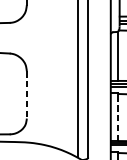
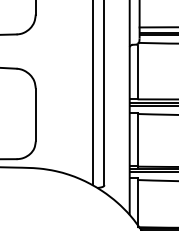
line: (26, 95) -> (35, 115), dashed -> solid
line: (117, 116) -> (137, 139), dashed -> solid

